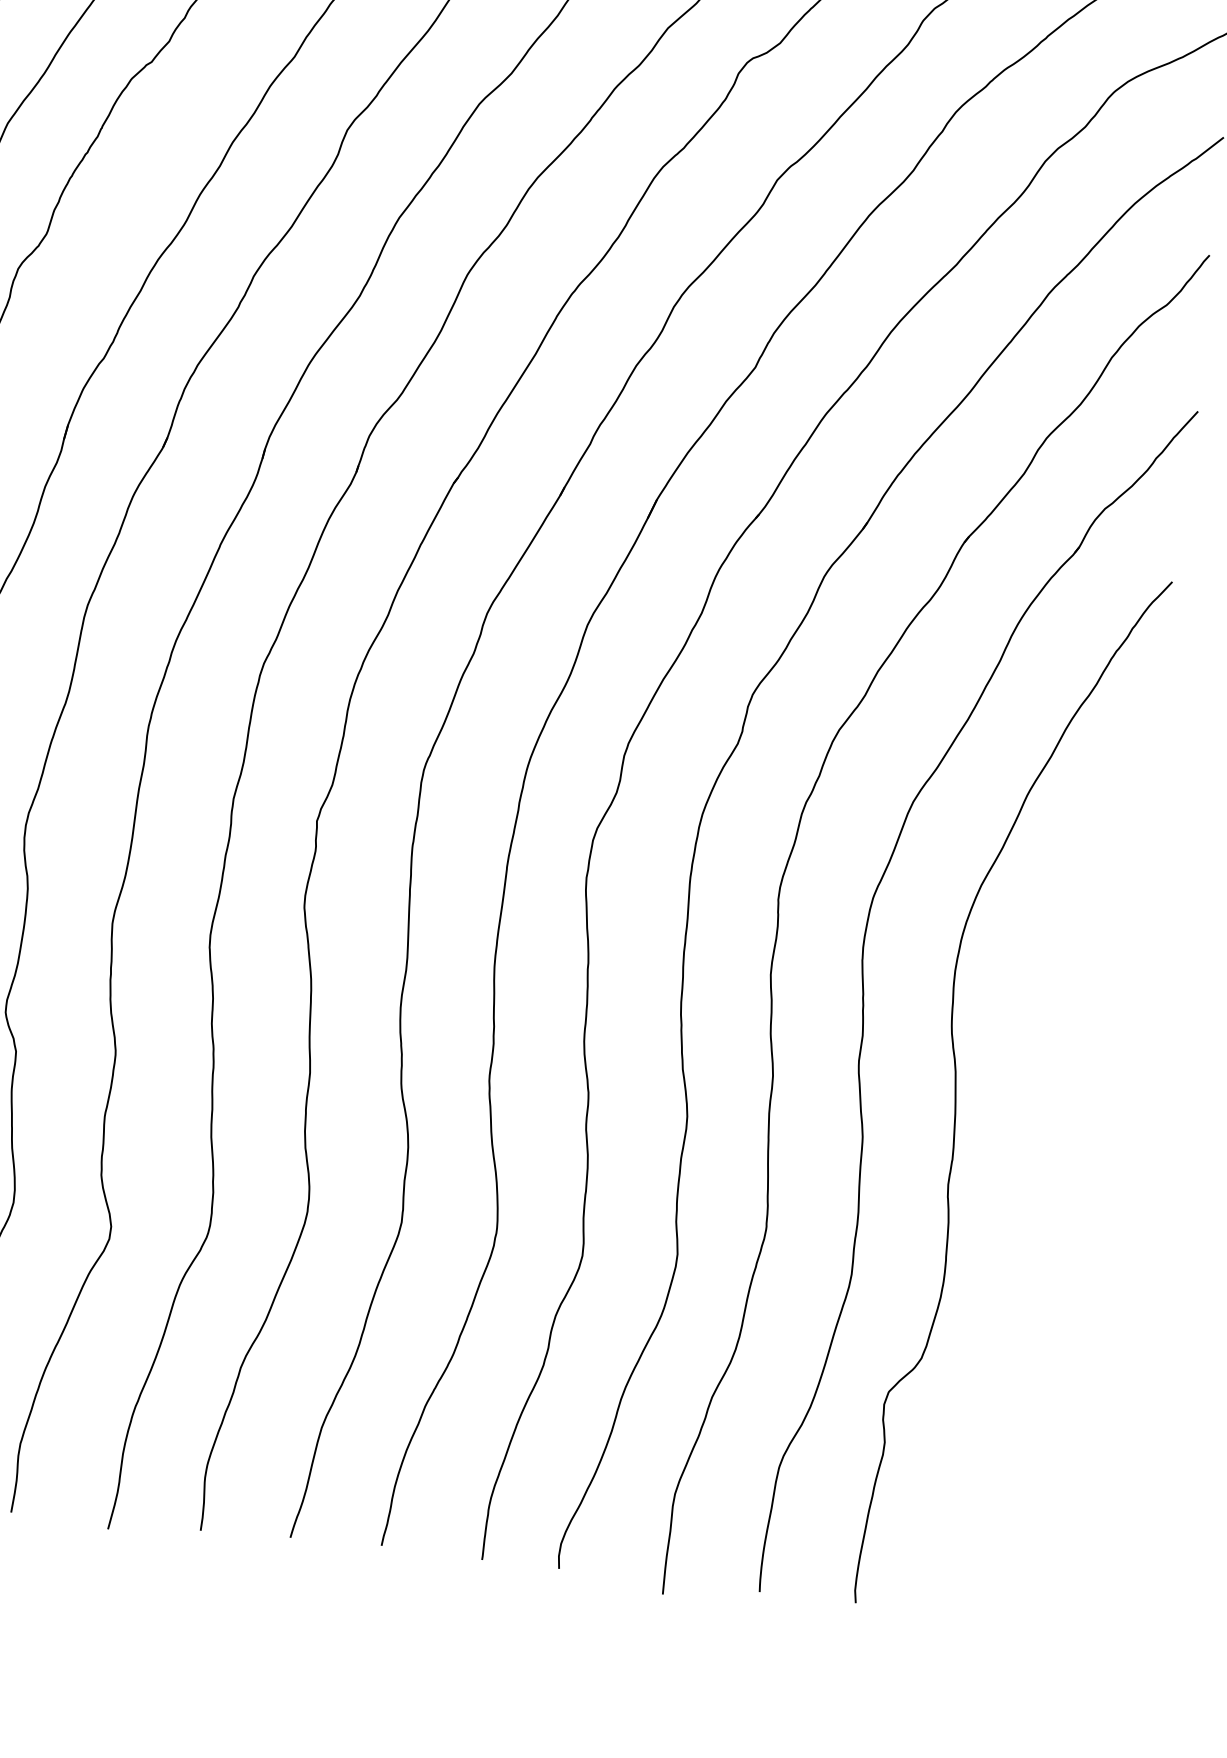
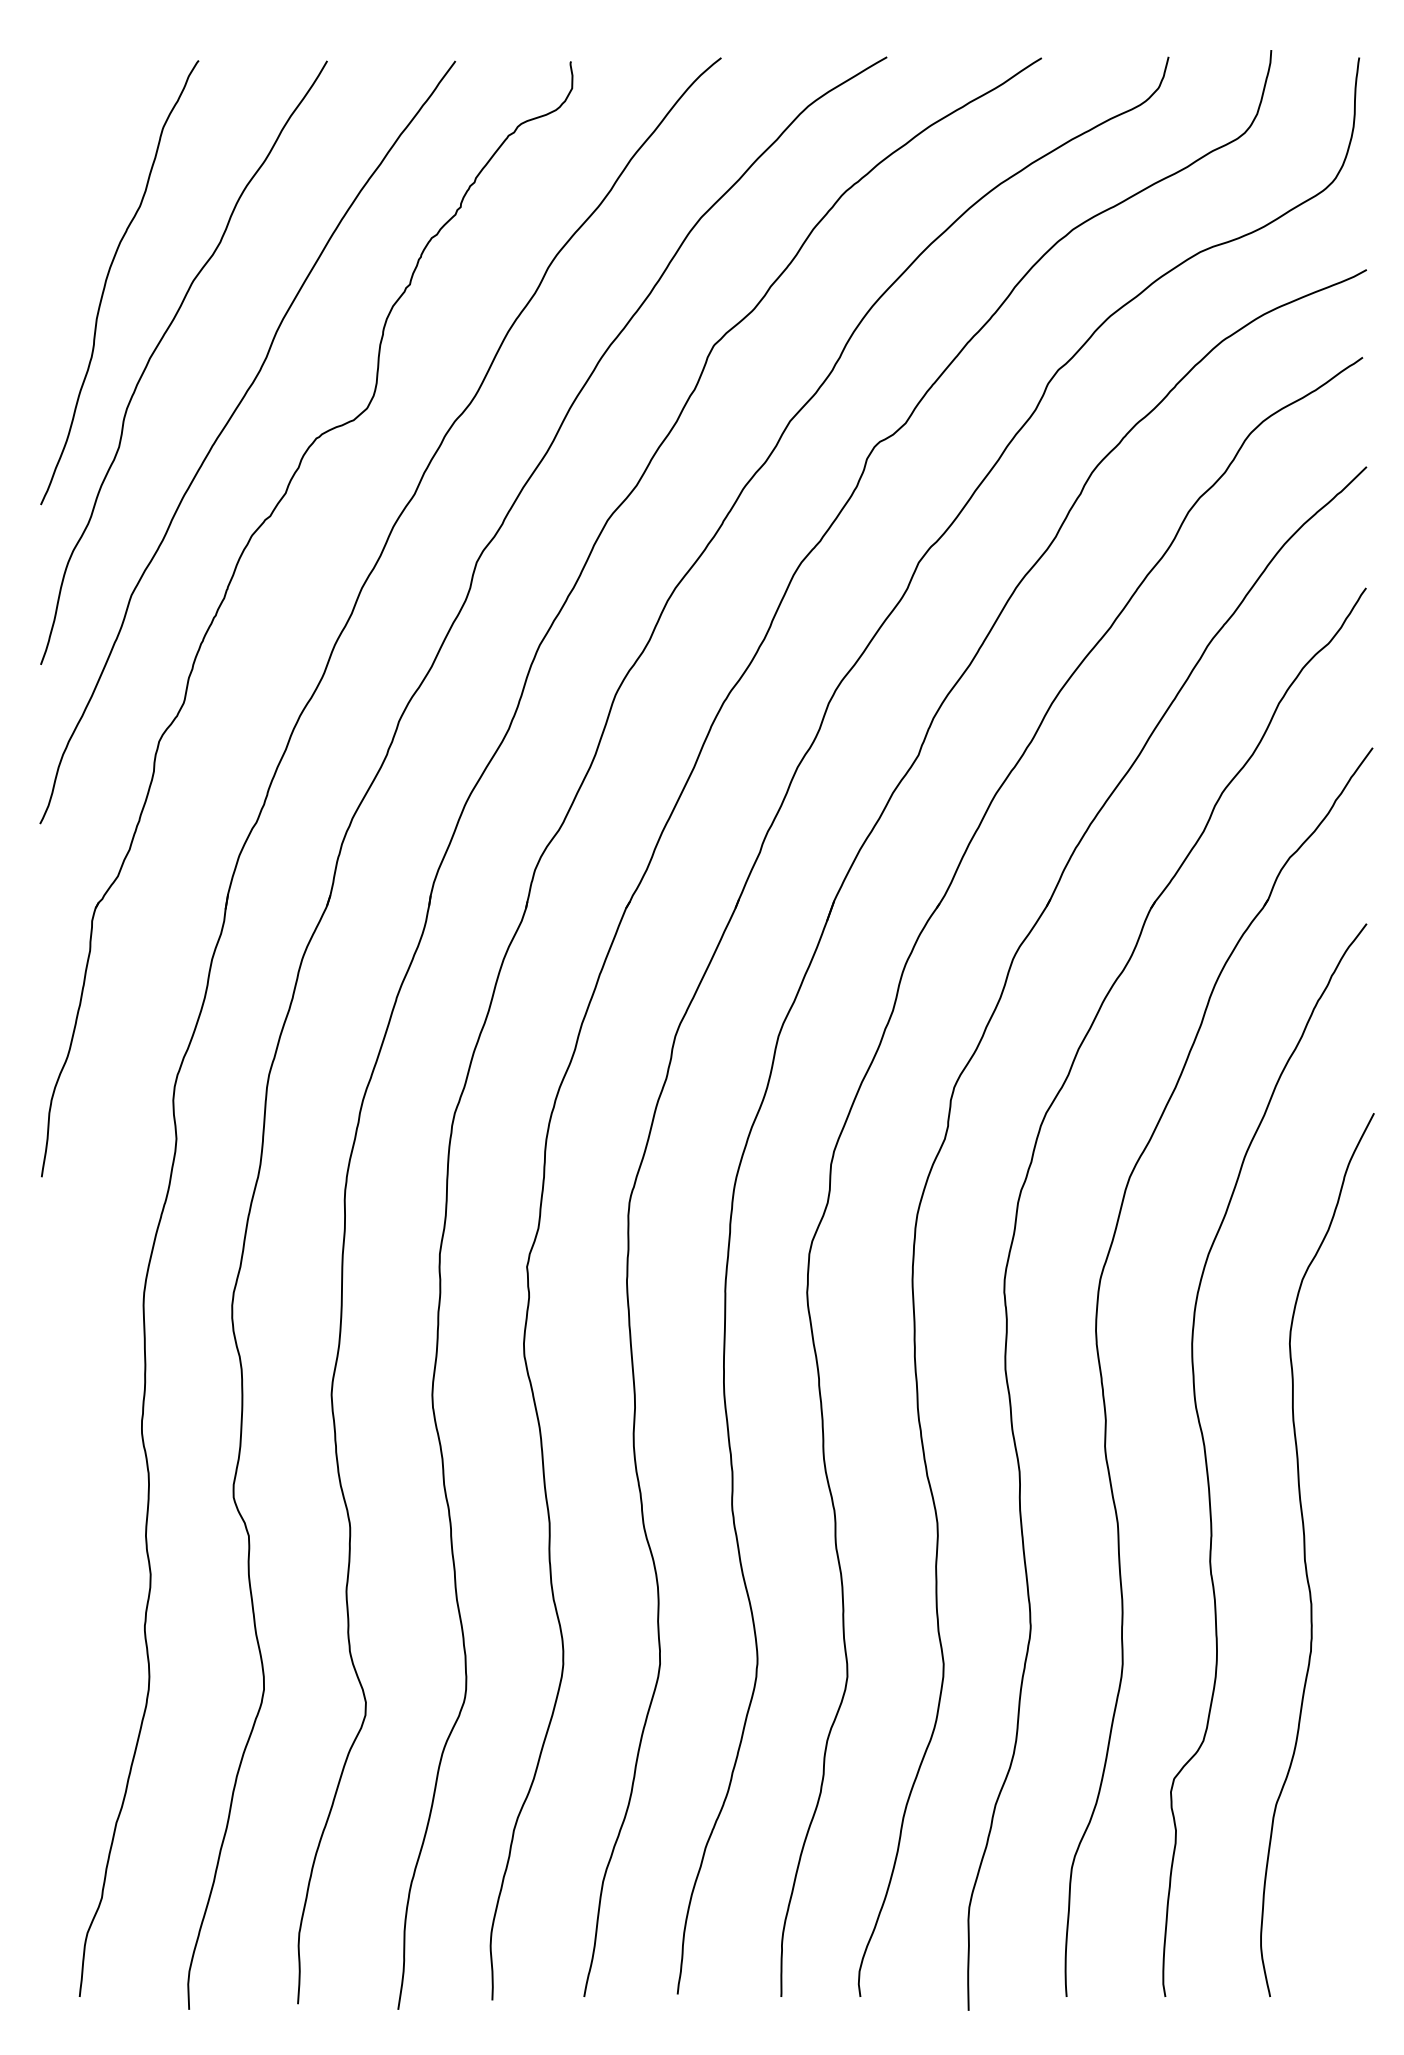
curve: (1041, 1189) -> (1305, 1555), added

